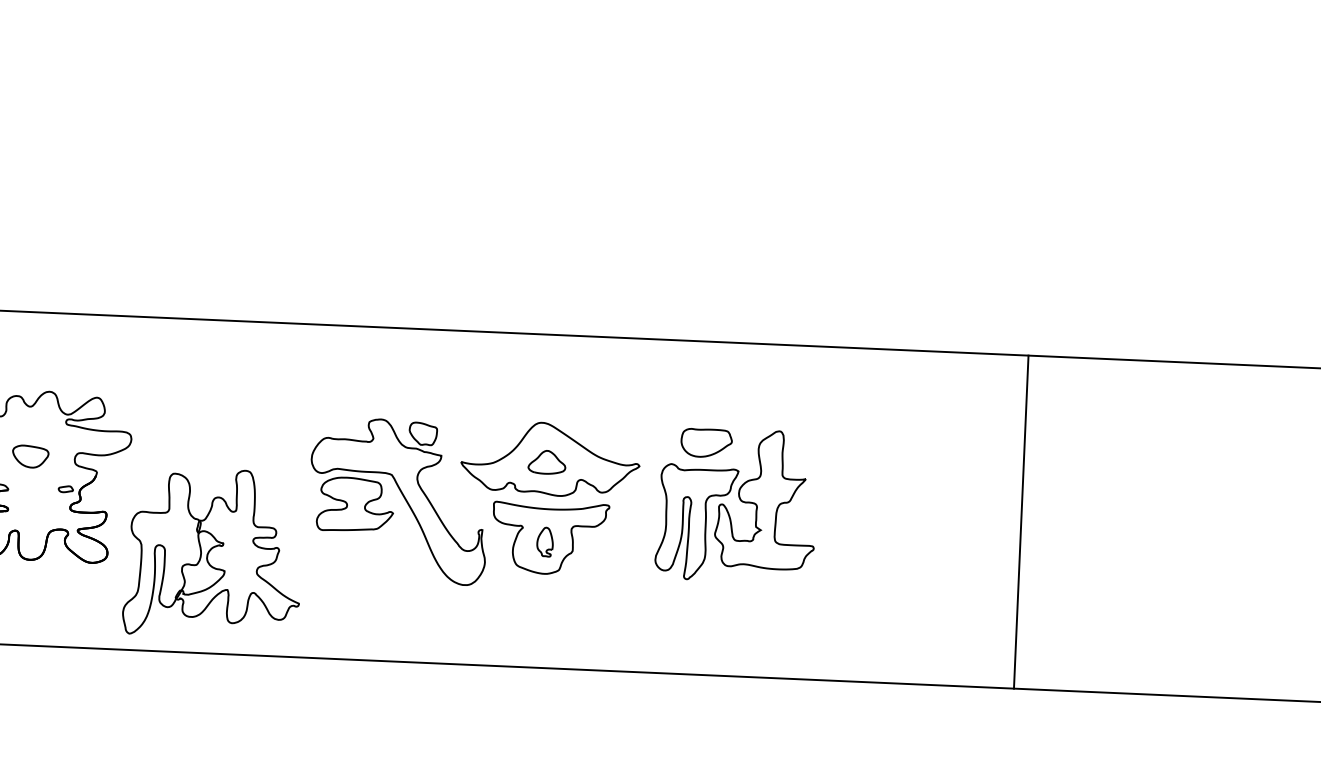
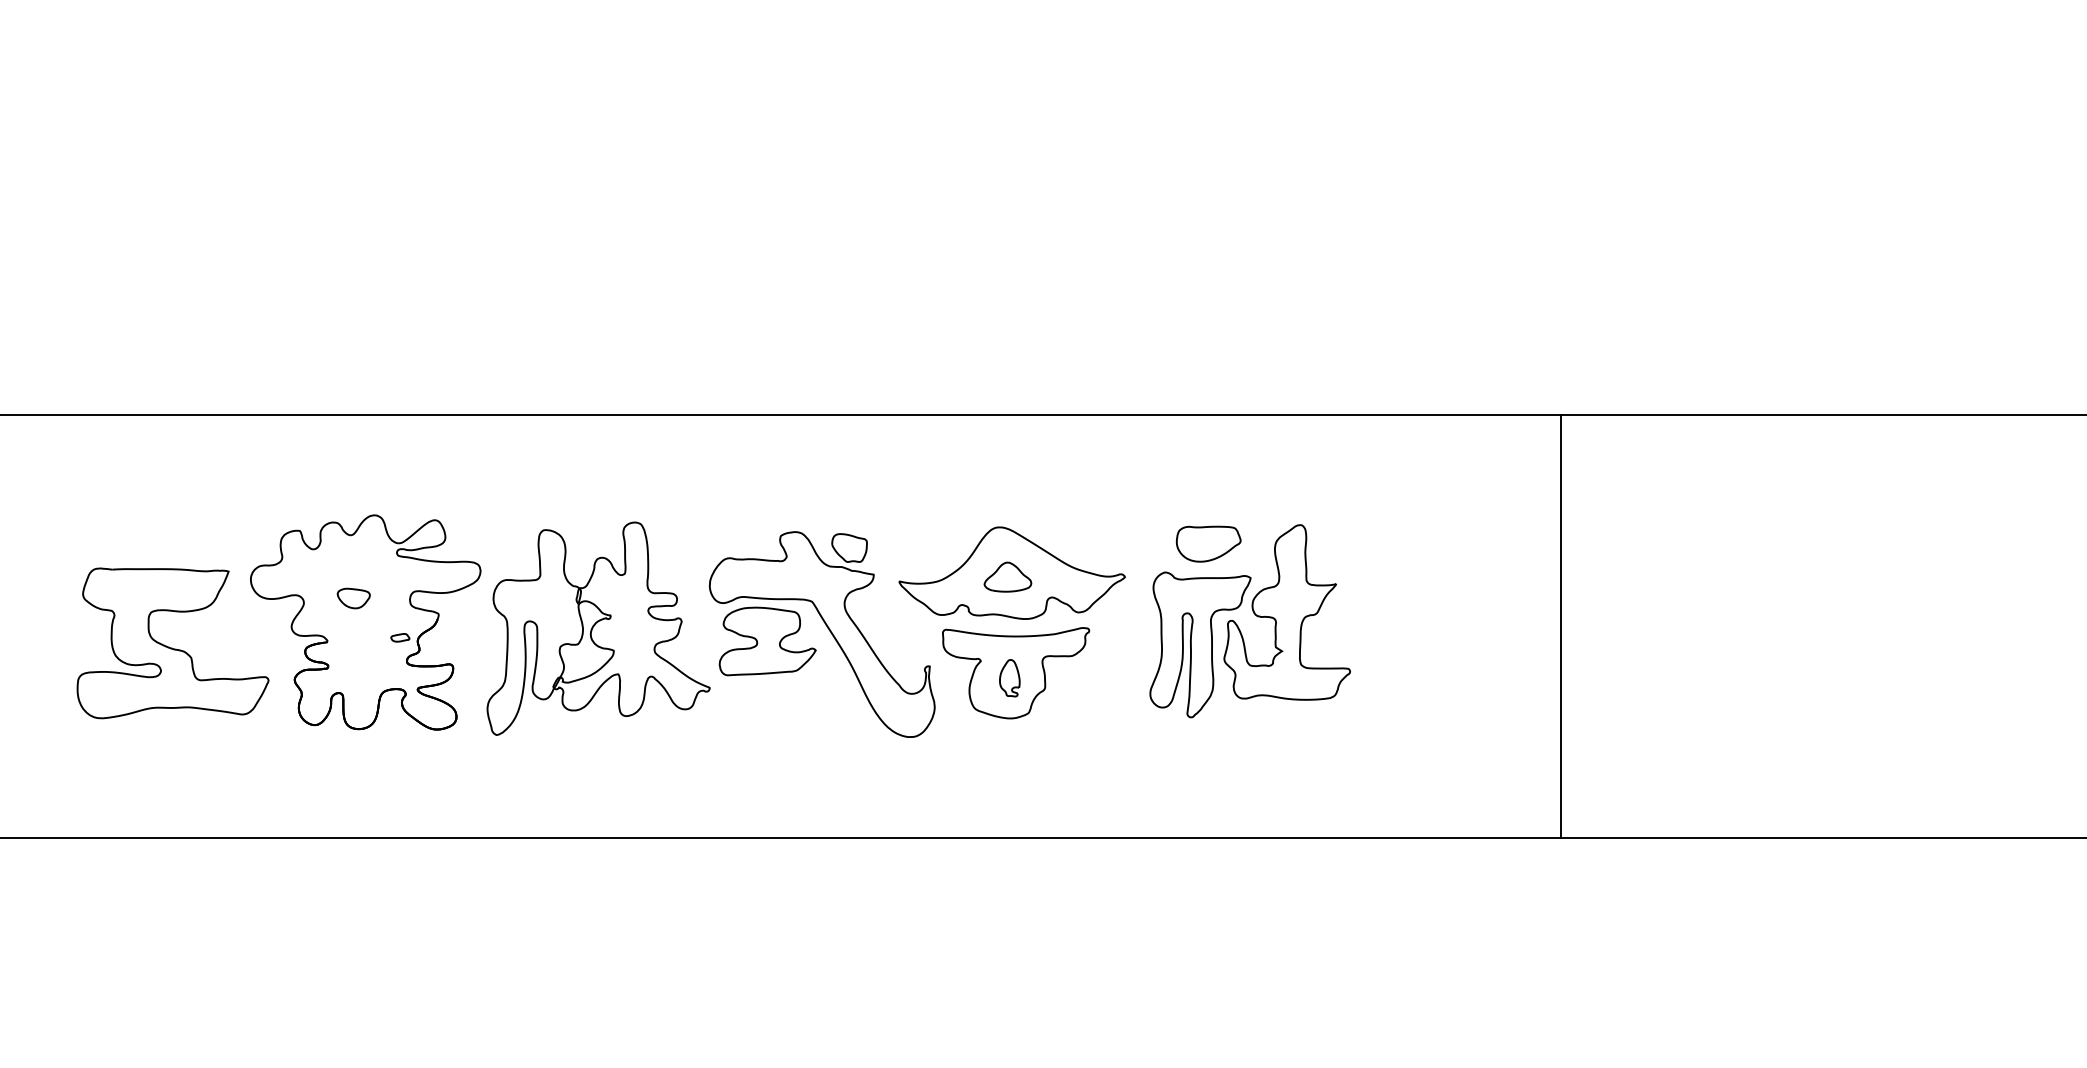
part: (30, 456) -> (353, 598), size x0.71
line: (1021, 522) -> (1561, 626), moved
part: (213, 553) -> (598, 628), moved

